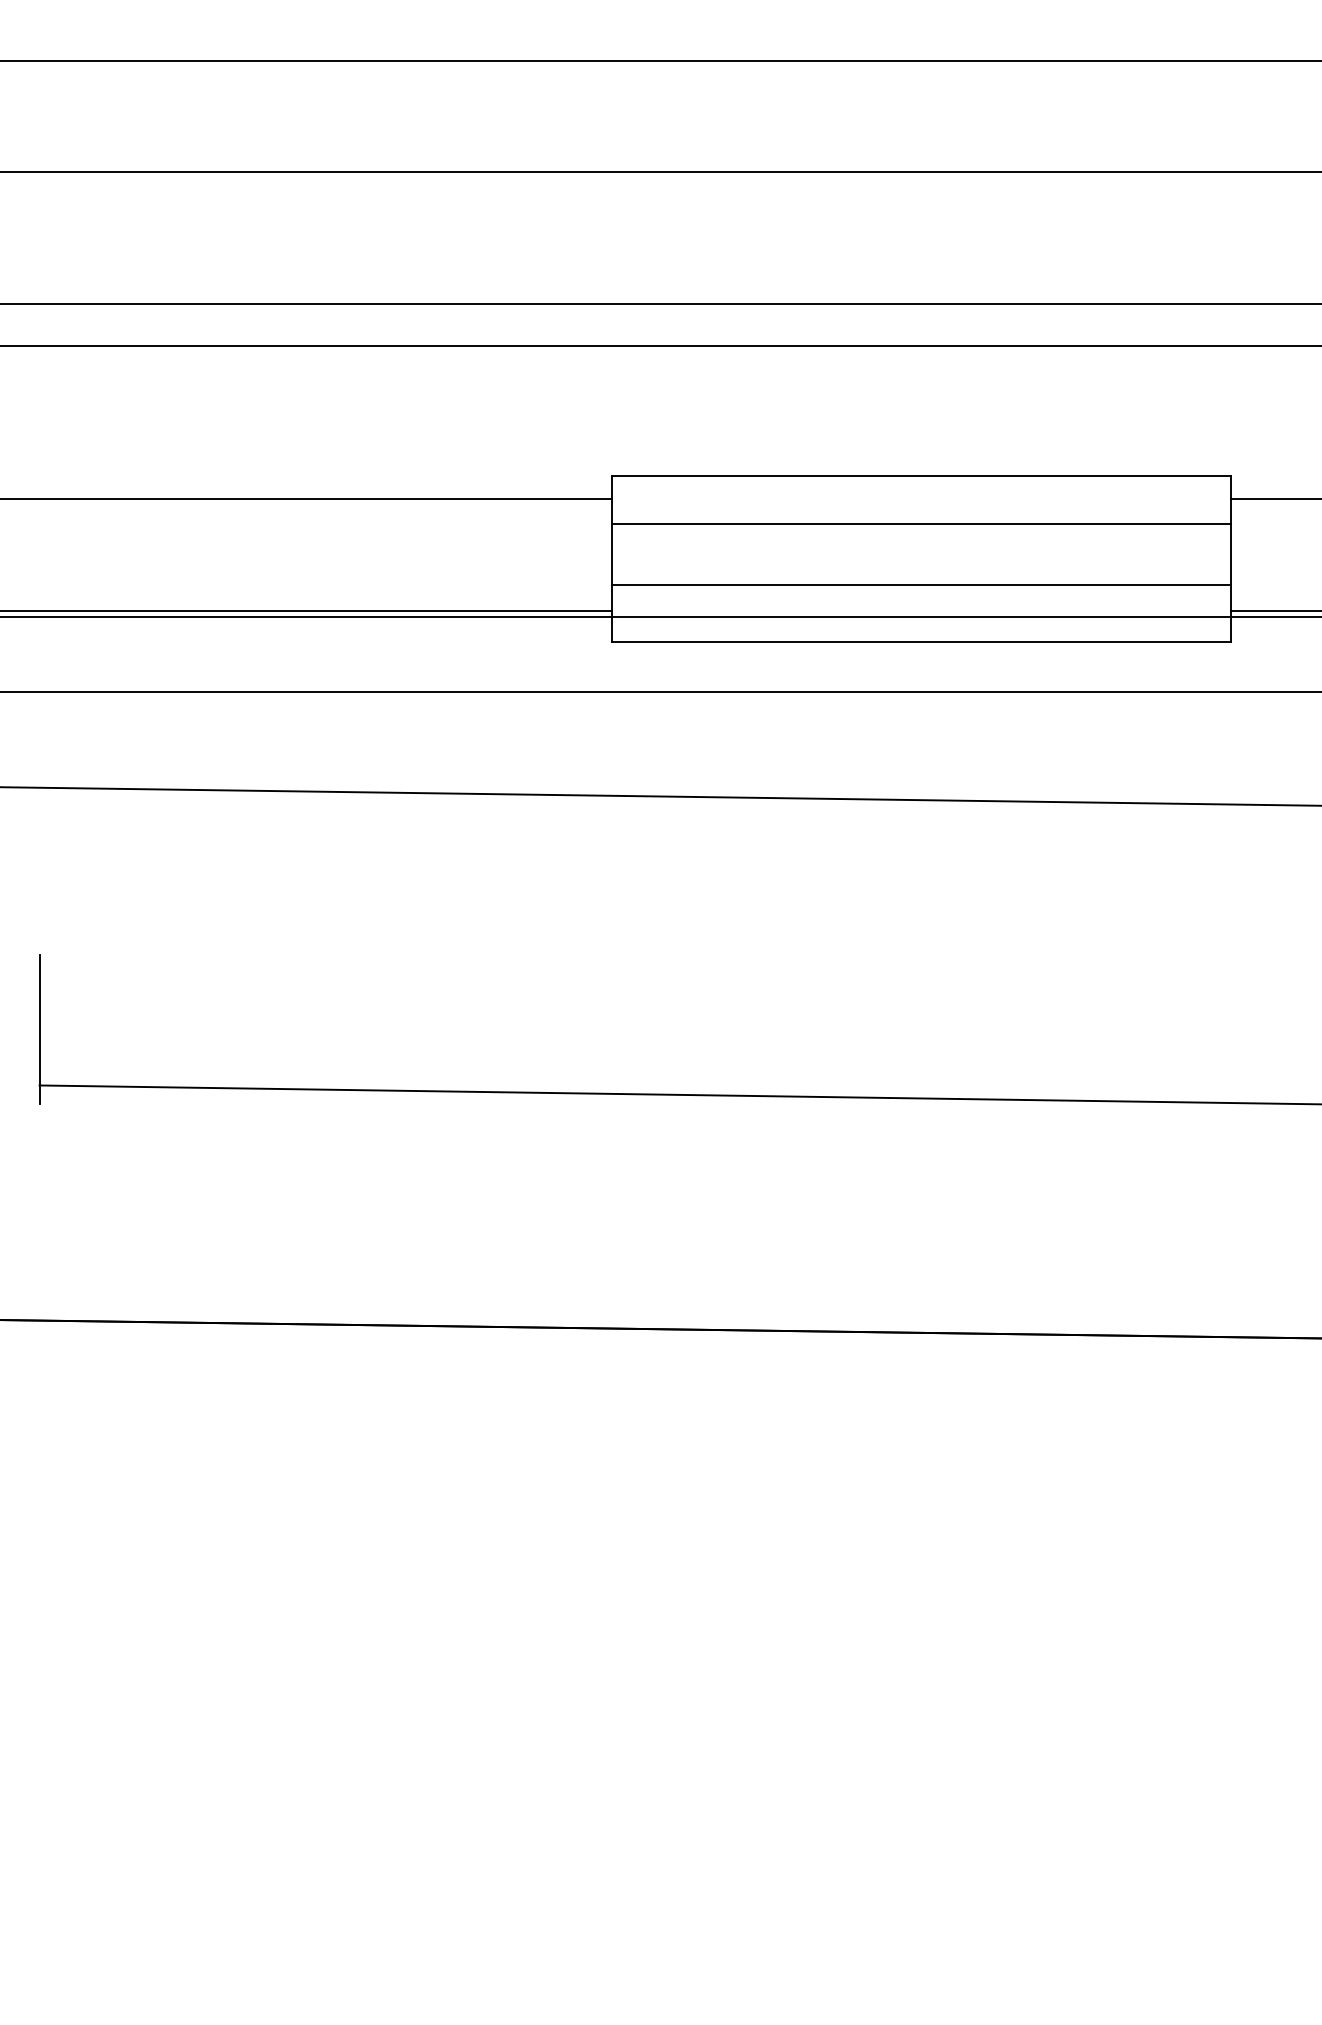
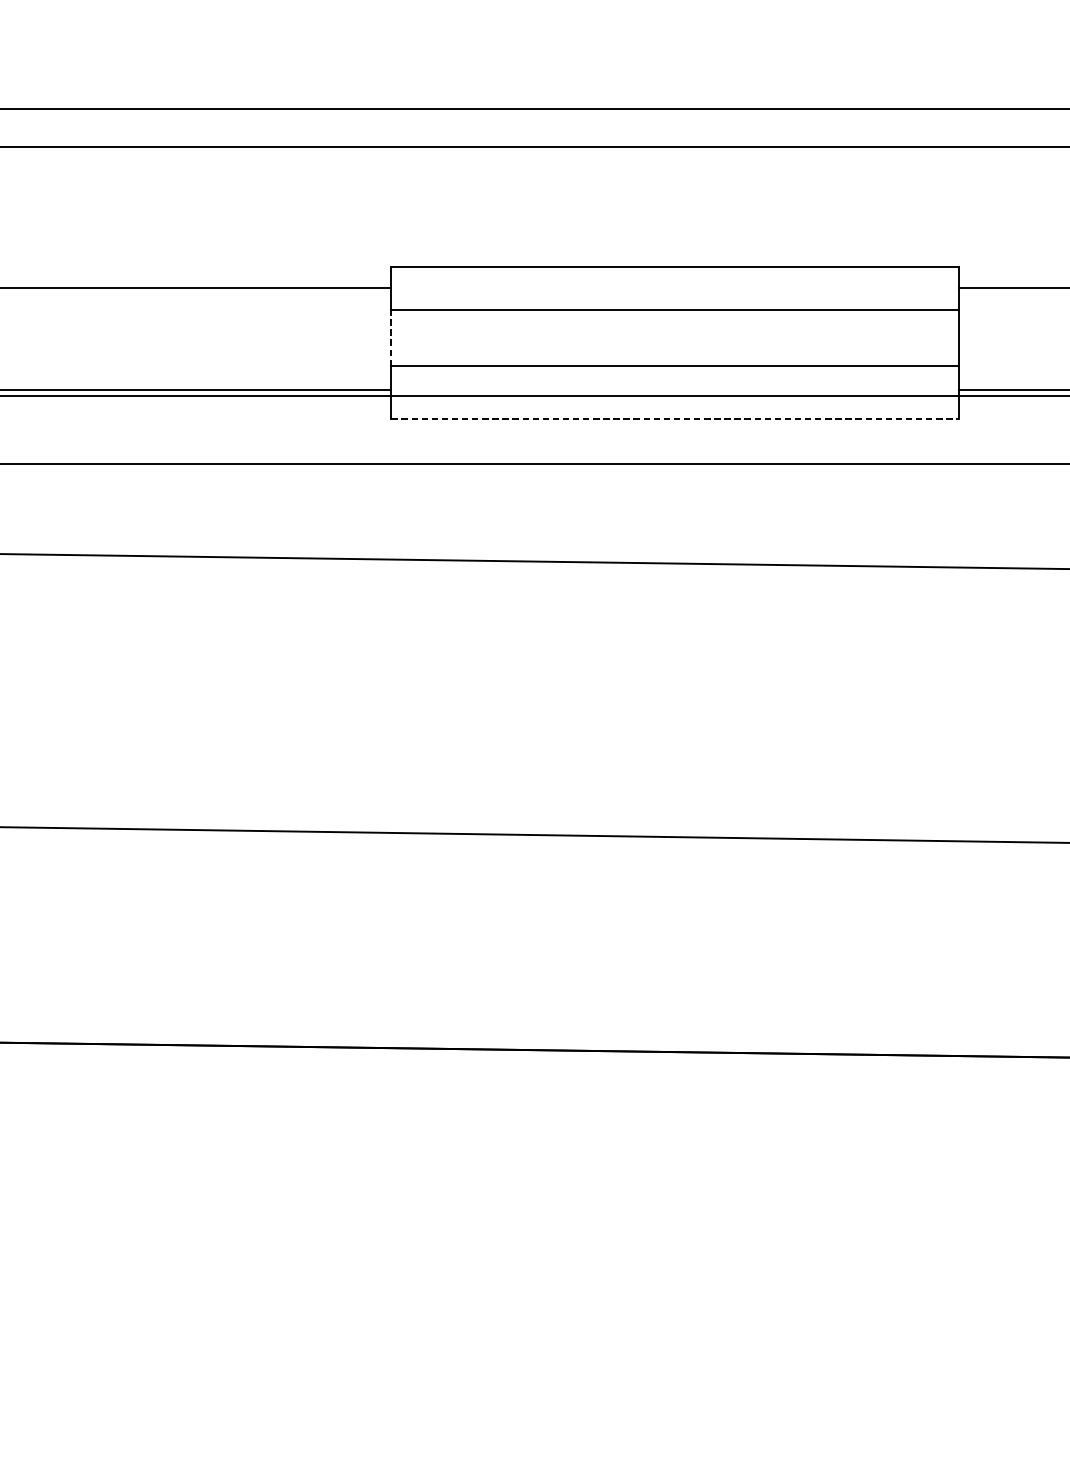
line: (612, 554) -> (391, 338), solid -> dashed
line: (922, 642) -> (675, 418), solid -> dashed

